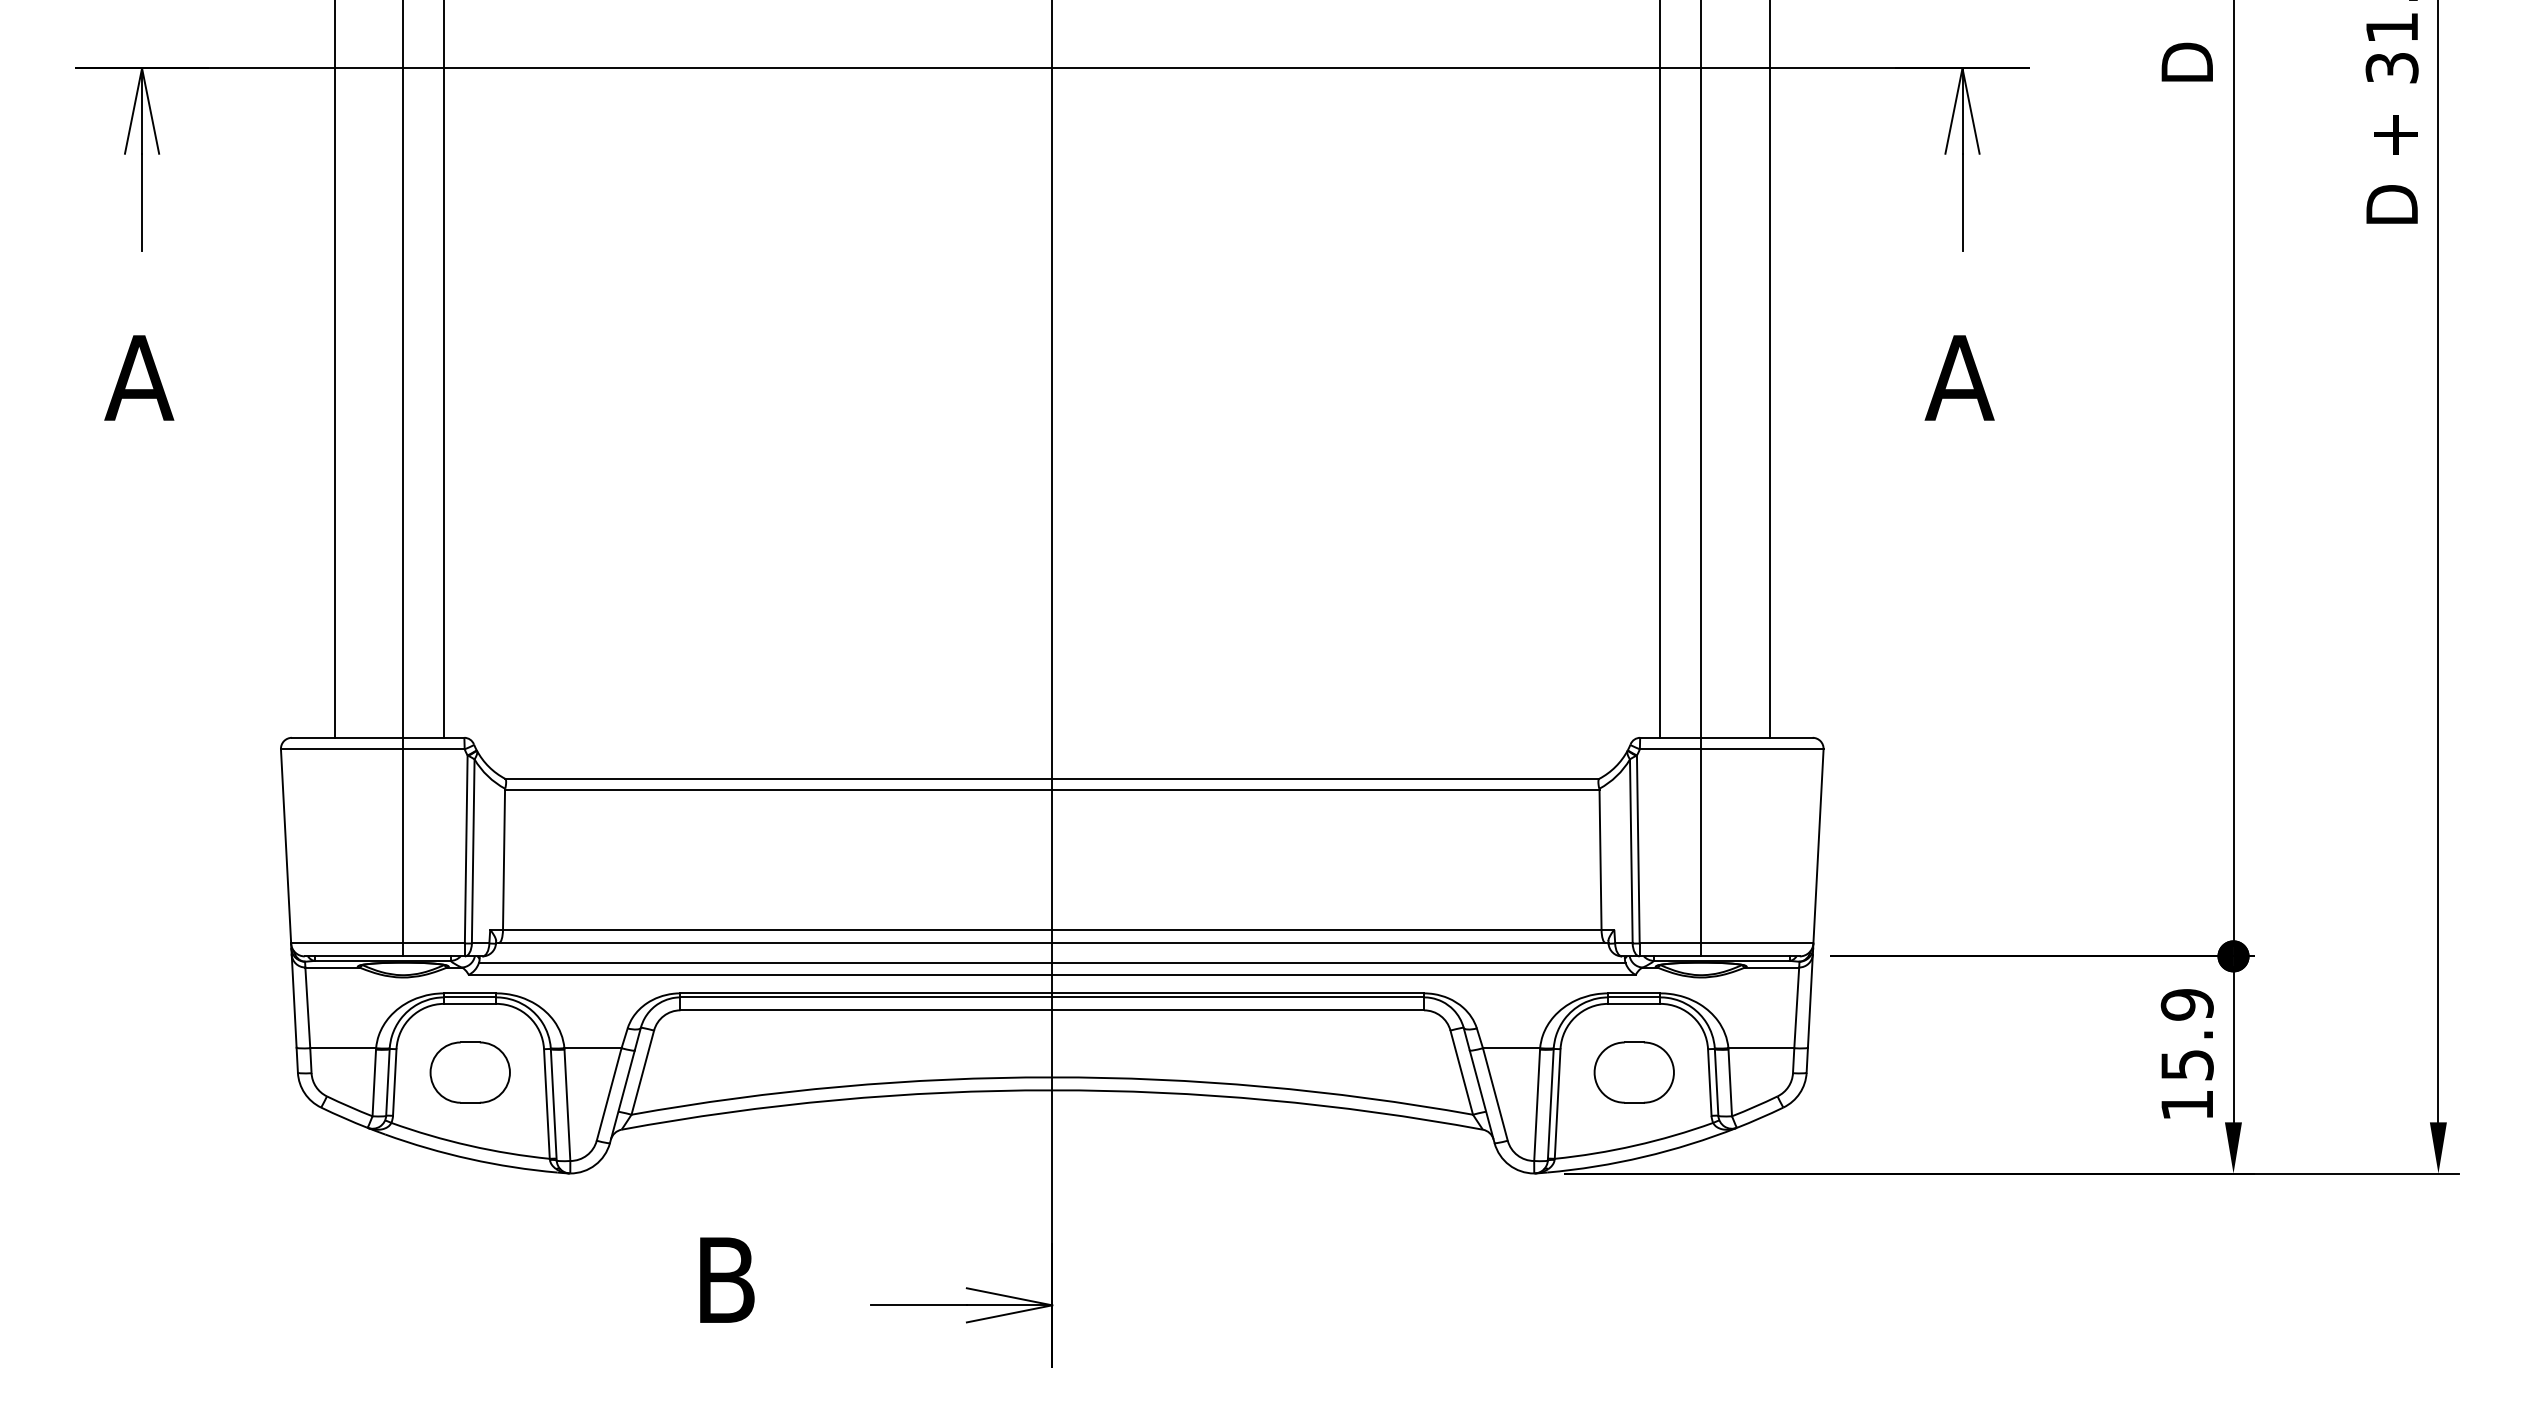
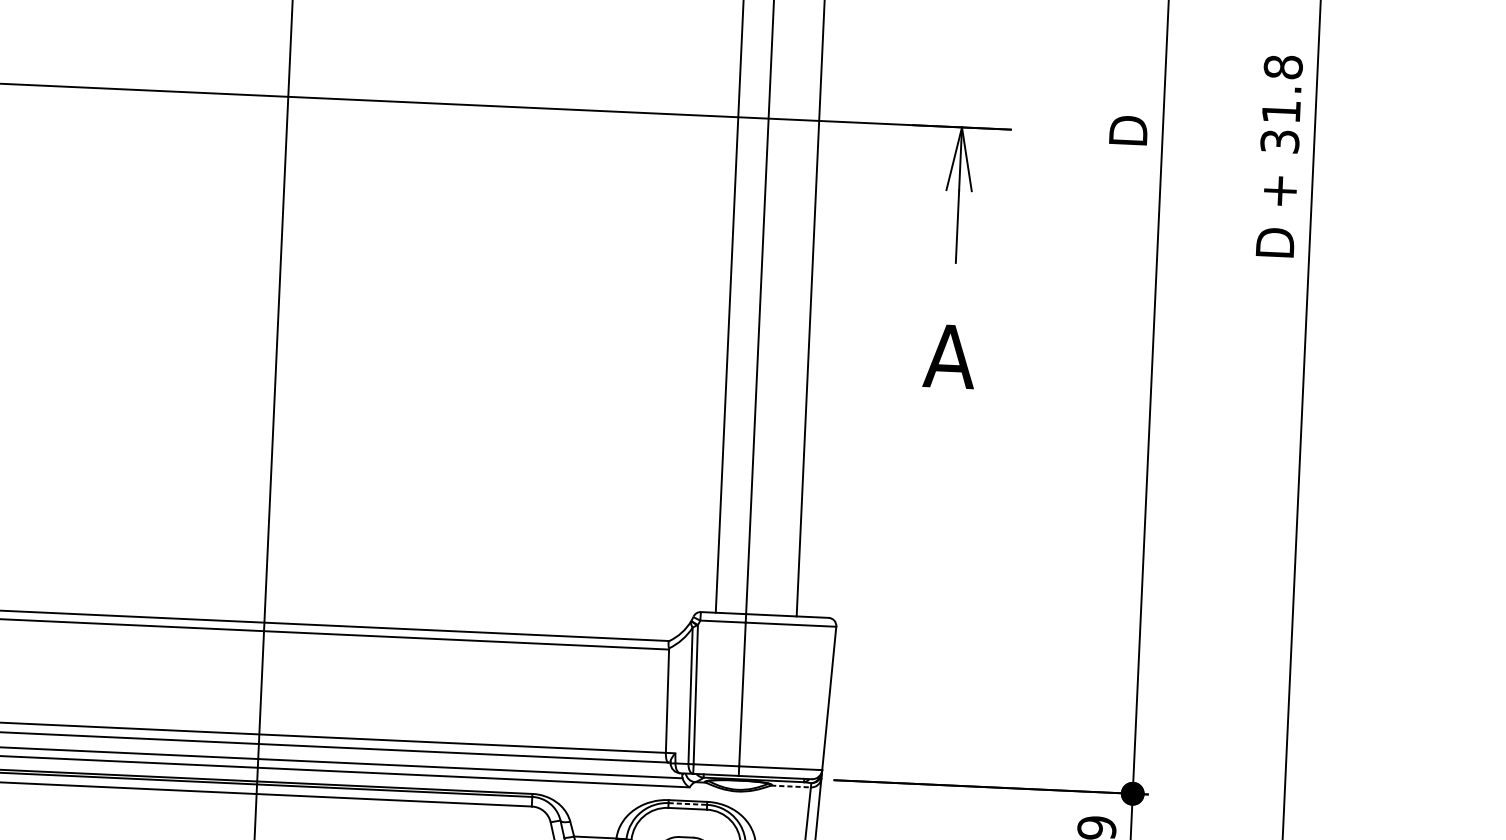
line: (1772, 967) -> (791, 786), solid -> dashed
line: (1634, 997) -> (688, 804), solid -> dashed

